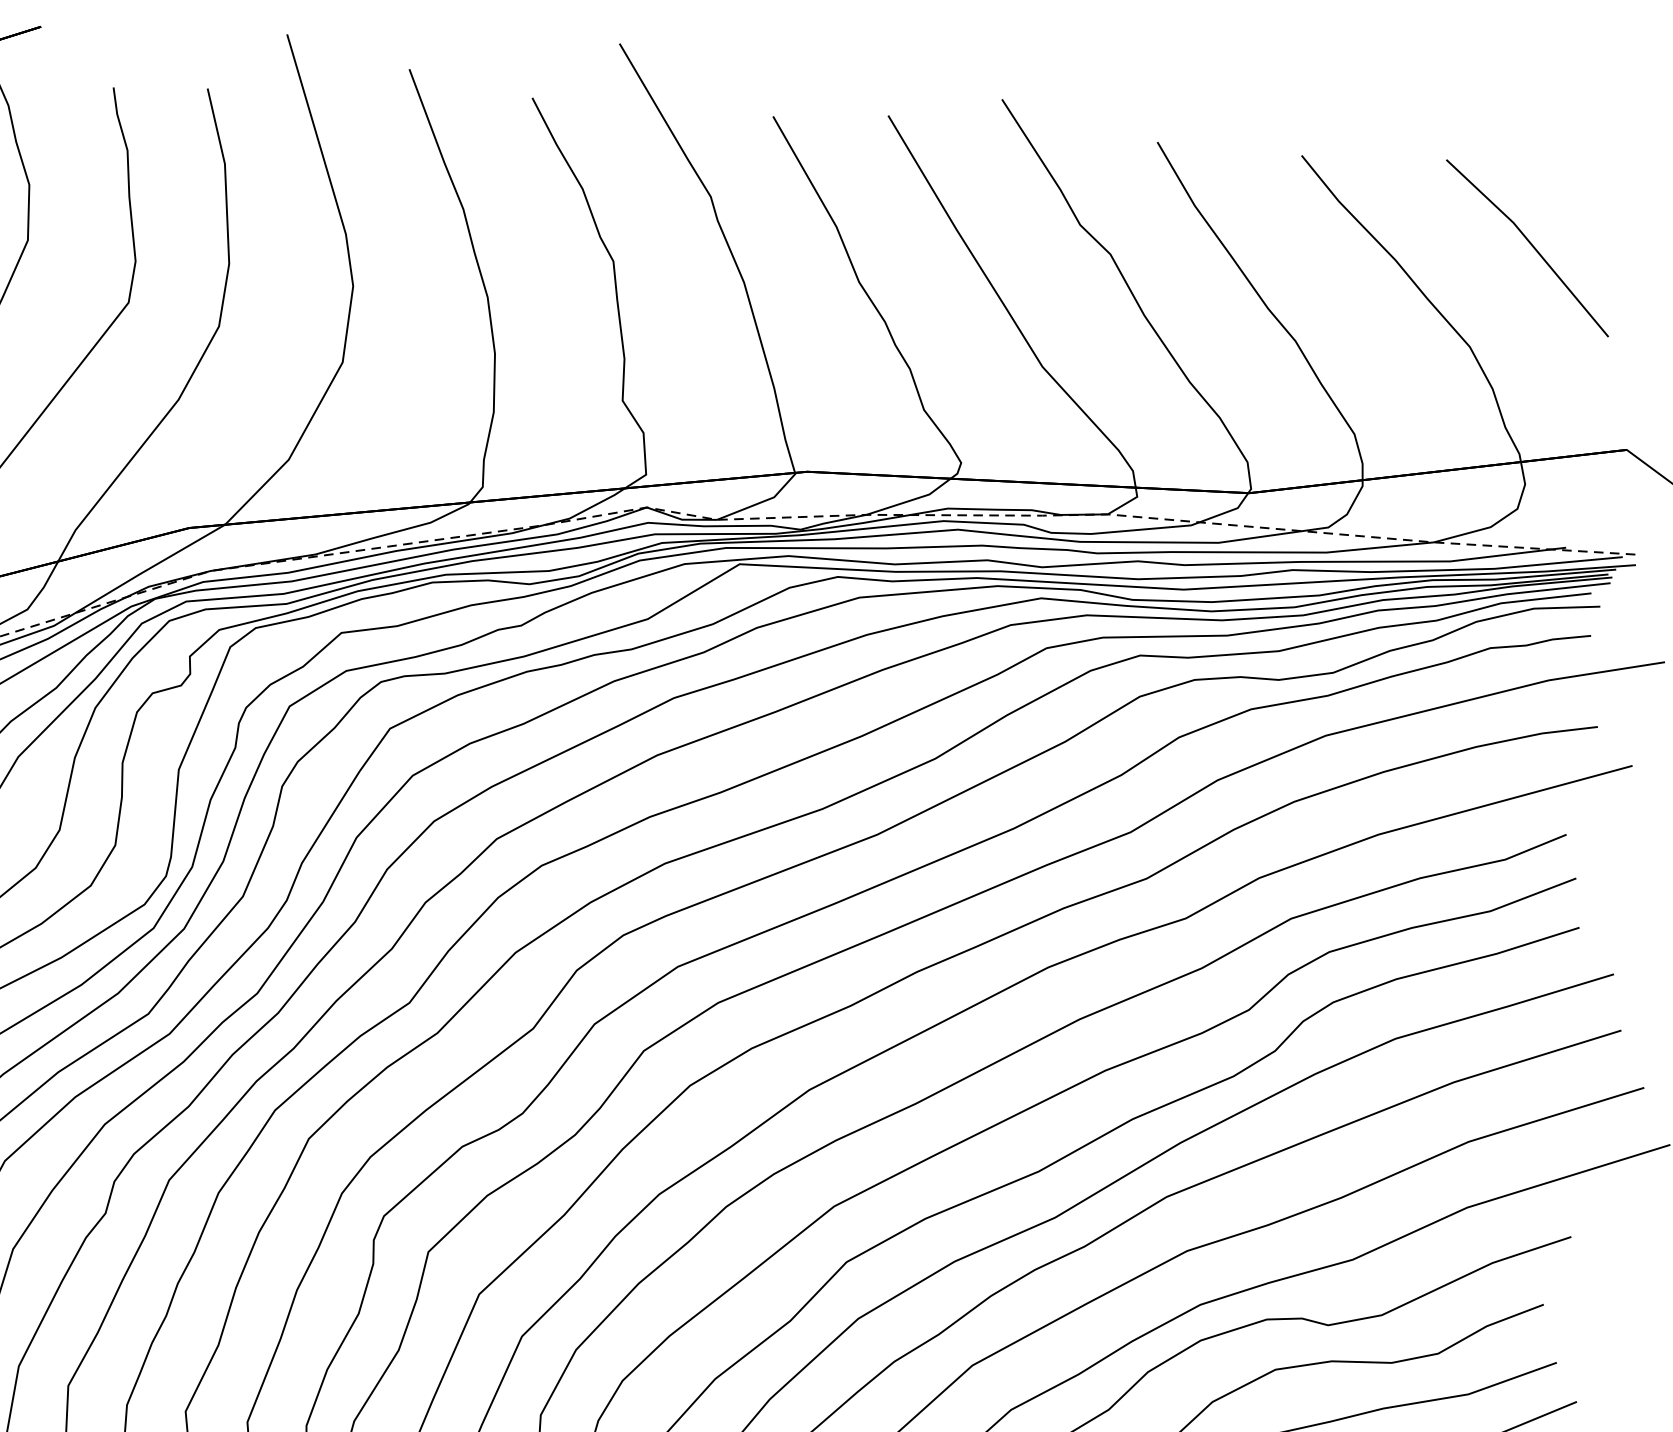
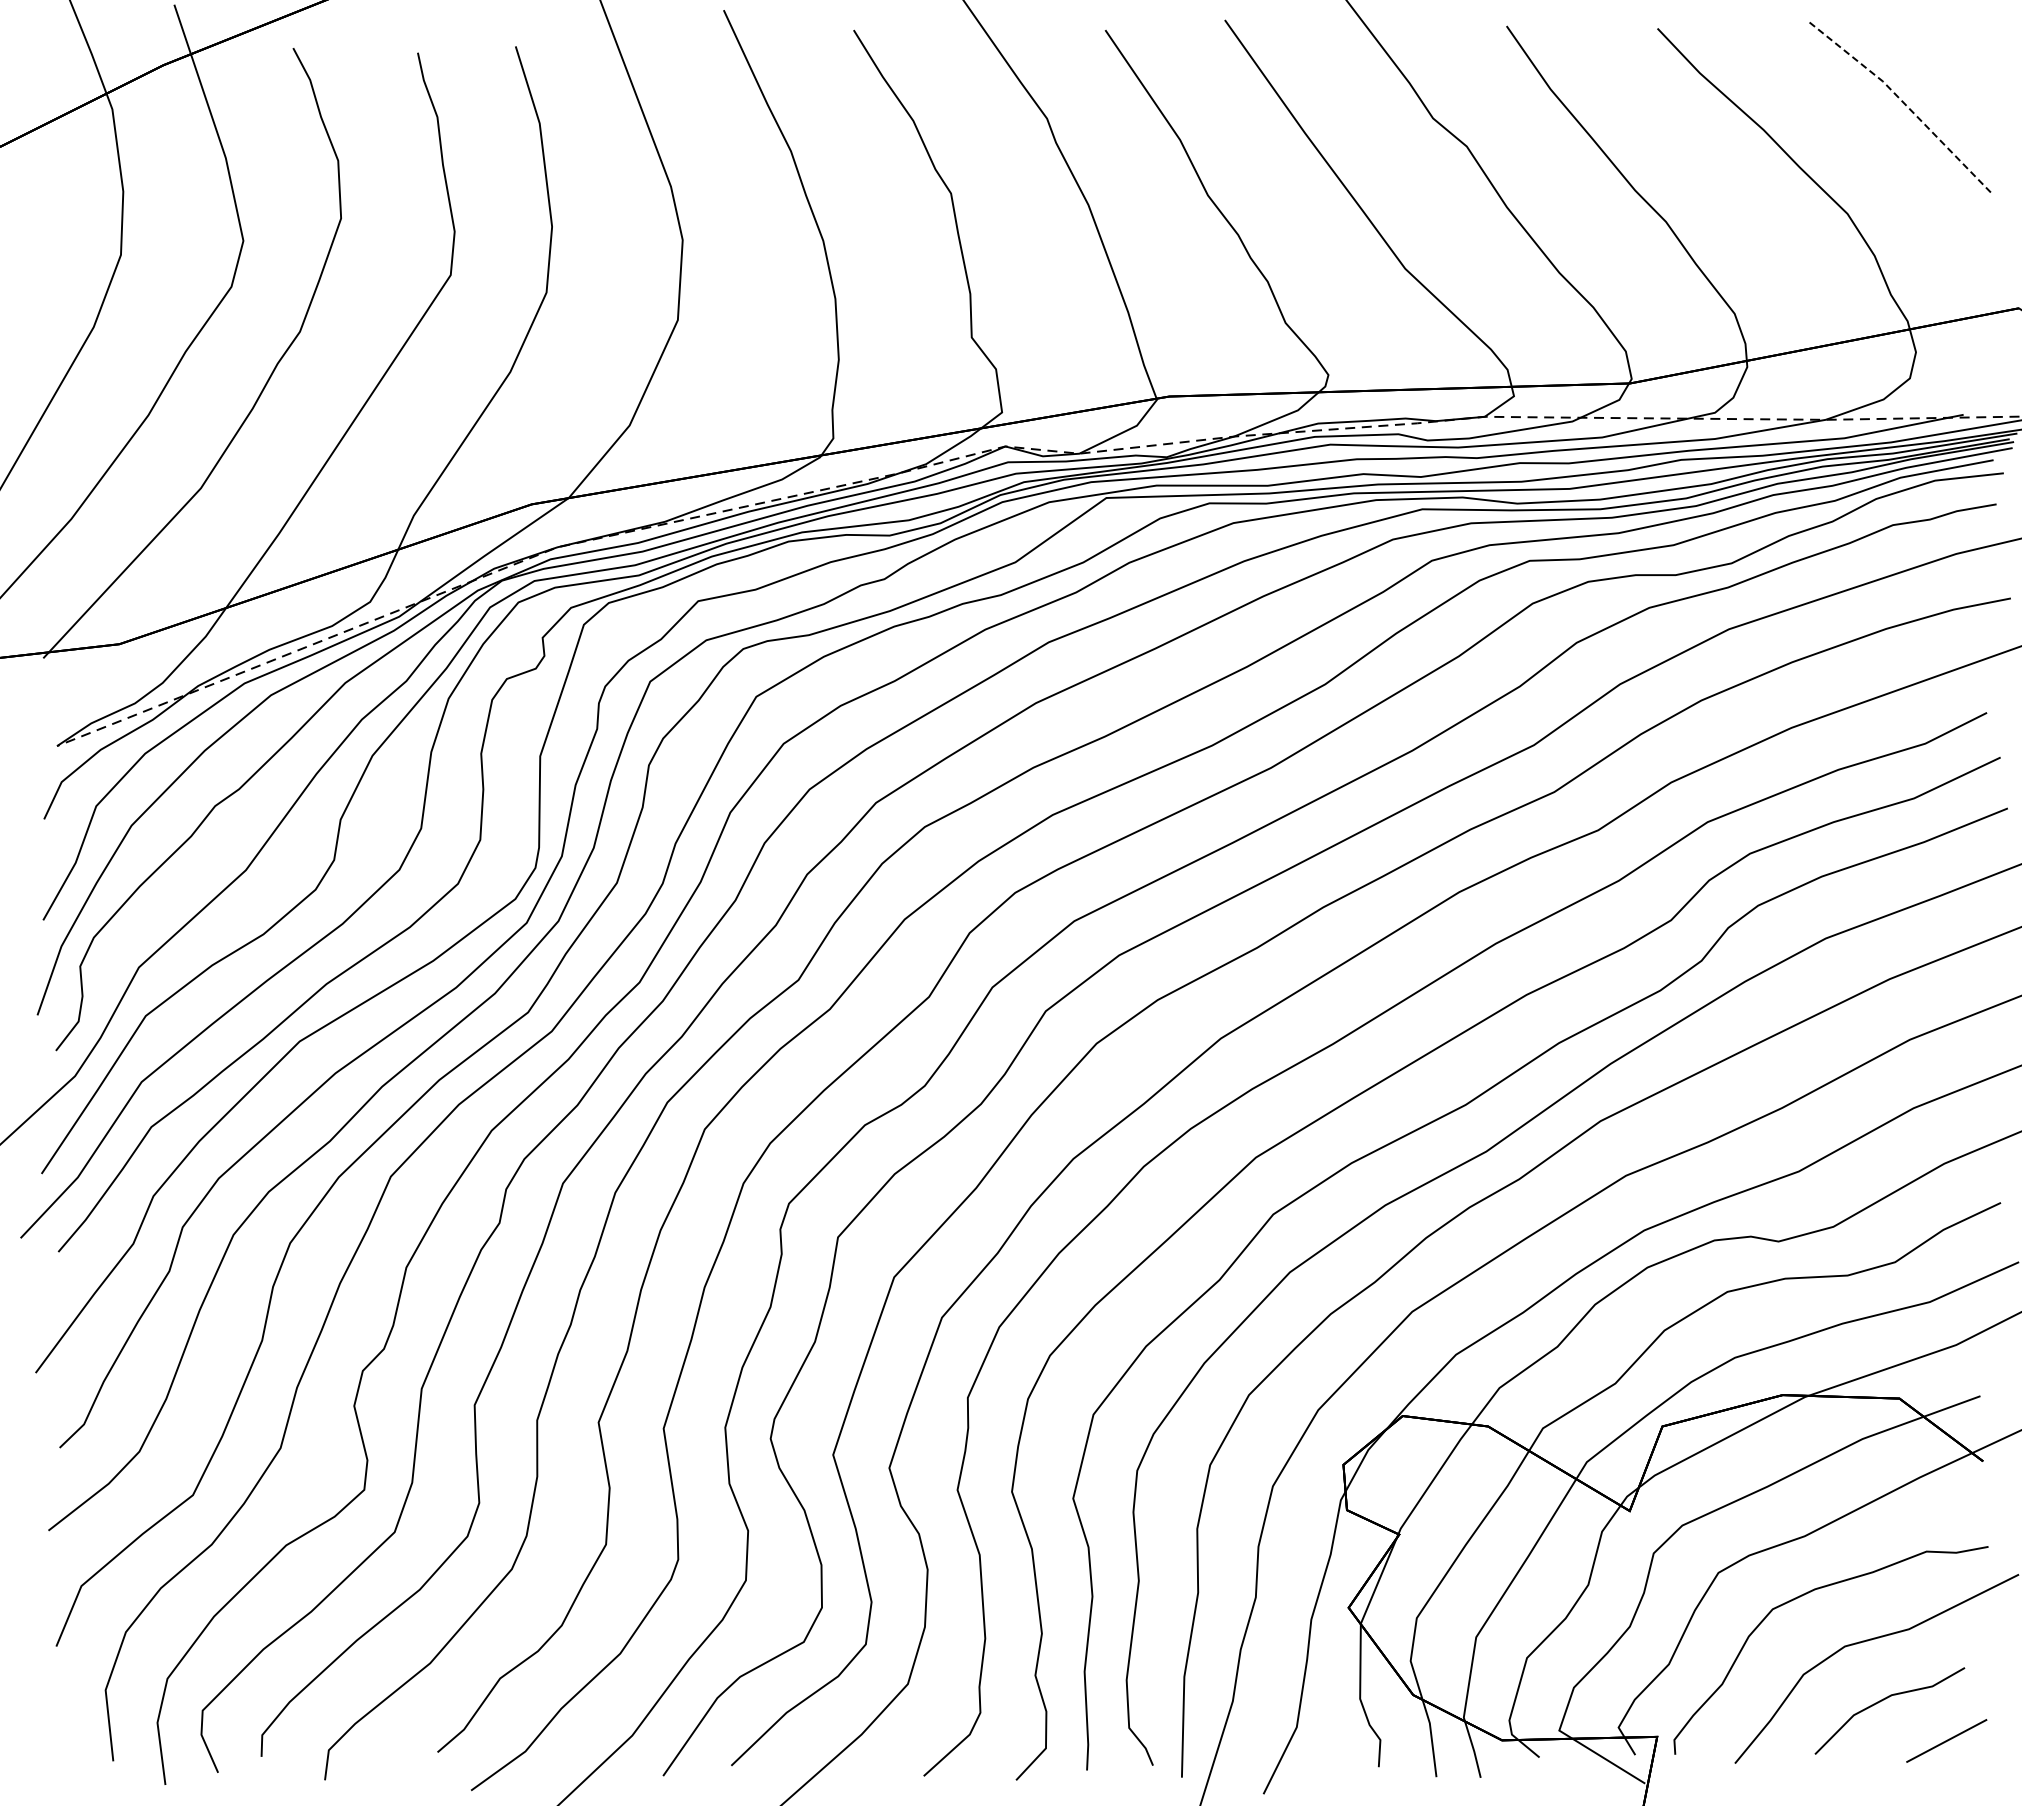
line: (1531, 244) -> (1903, 102), solid -> dashed

